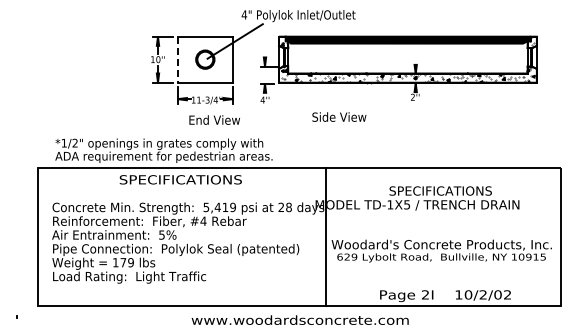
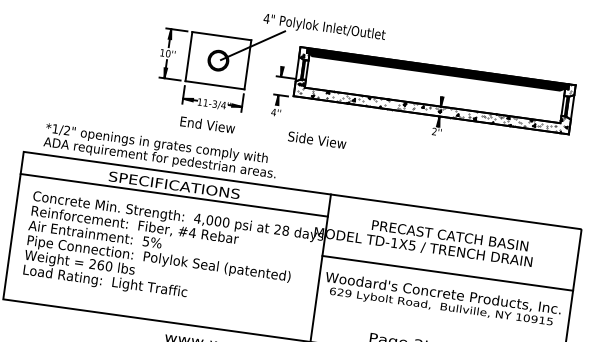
line: (177, 60) -> (188, 57), dashed -> solid
text: (339, 116) -> (317, 139), moved
text: (214, 119) -> (207, 124), moved
line: (181, 189) -> (173, 195), added
text: (440, 190) -> (450, 235), SPECIFICATIONS -> PRECAST CATCH BASIN
text: (219, 207) -> (211, 220), 5,419 -> 4,000
line: (442, 225) -> (447, 272), added
text: (123, 262) -> (101, 265), 179 -> 260

